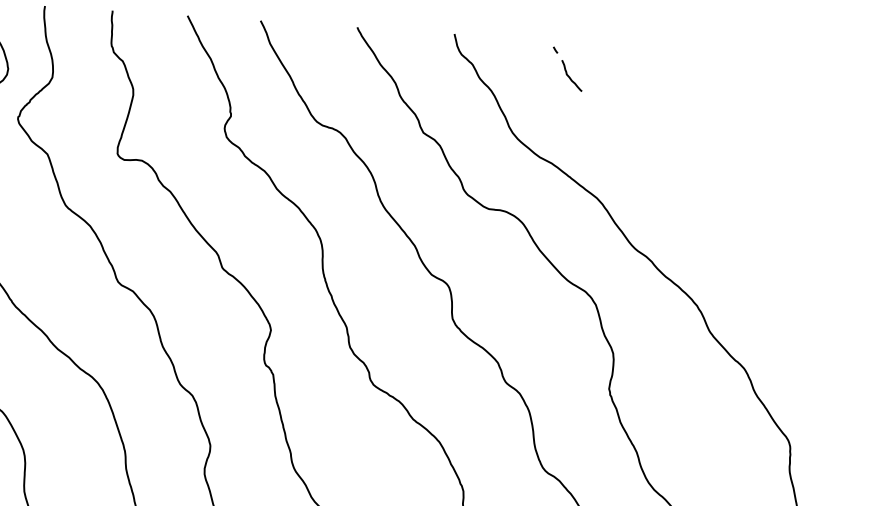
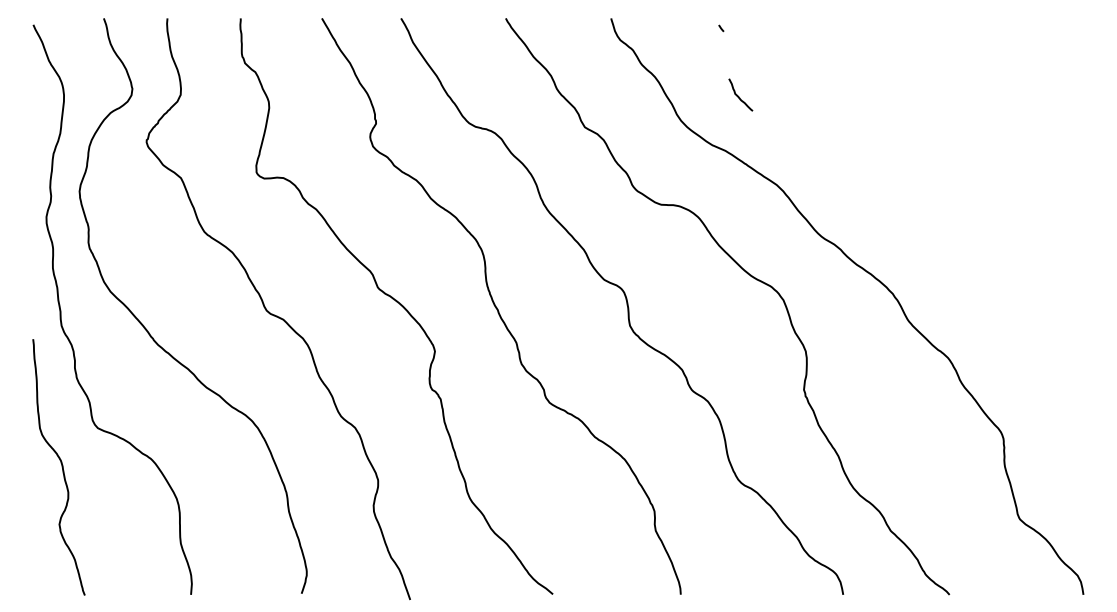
curve: (569, 76) -> (738, 95), moved

